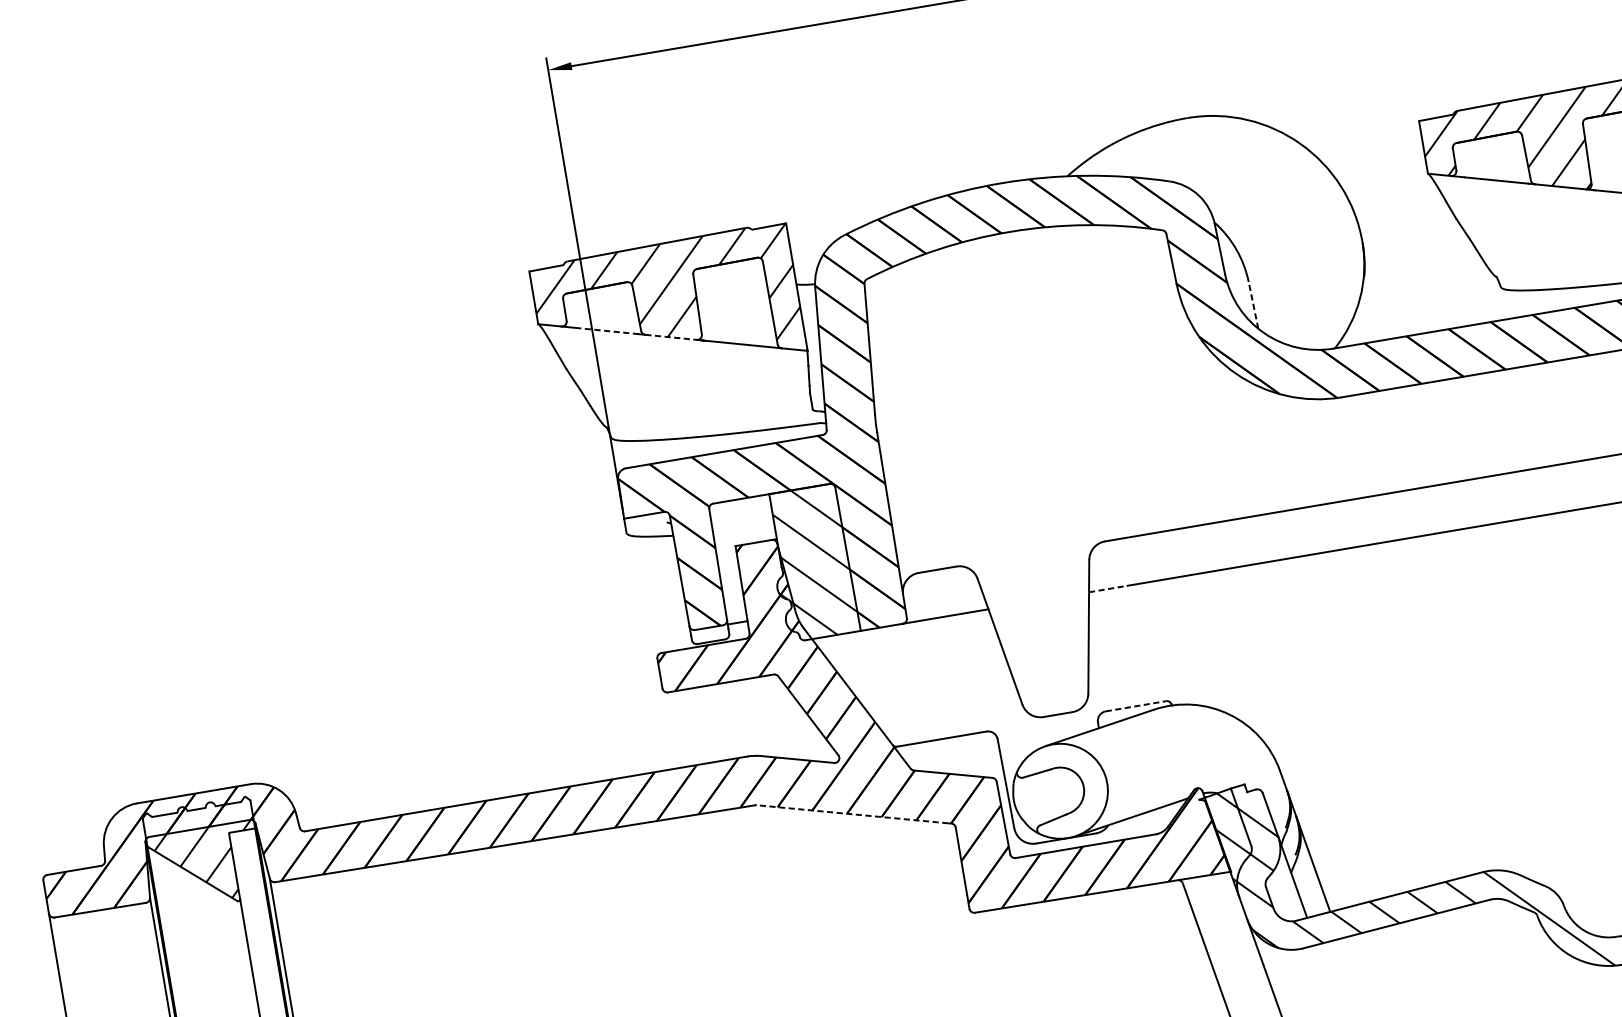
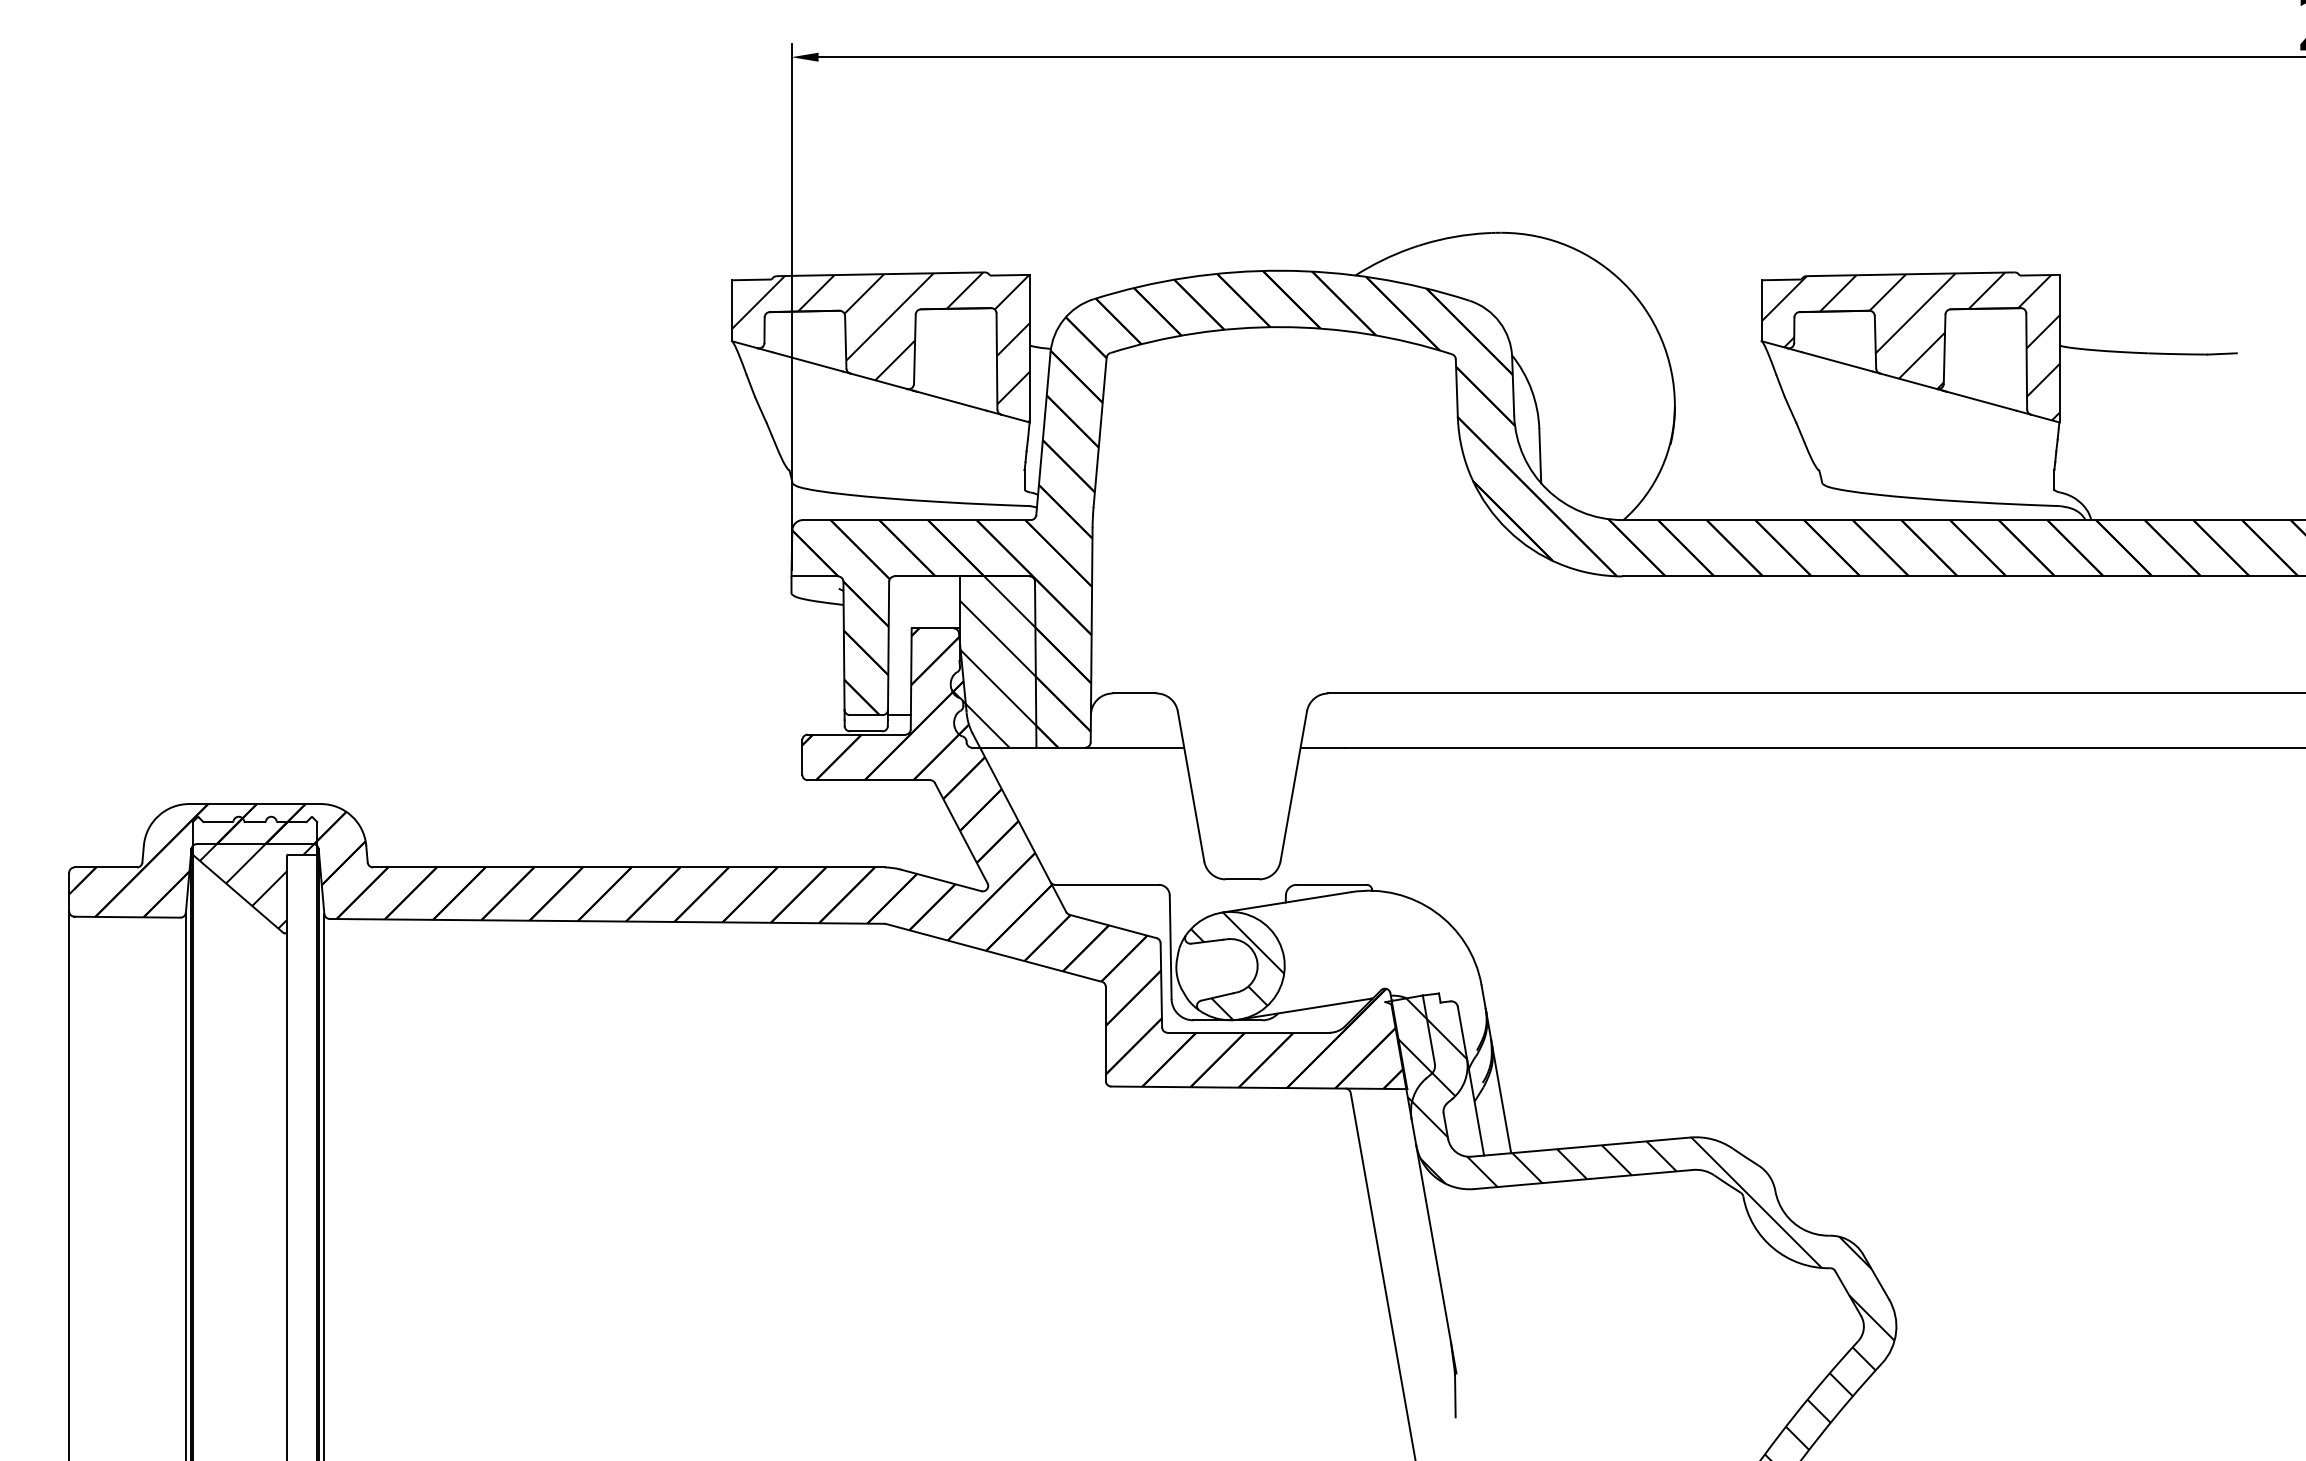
line: (1253, 304) -> (1540, 455), dashed -> solid
line: (606, 330) -> (807, 361), dashed -> solid
line: (671, 337) -> (879, 381), dashed -> solid
line: (1108, 588) -> (1323, 747), dashed -> solid
line: (1135, 706) -> (1331, 884), dashed -> solid
hatch: (1066, 790) -> (1237, 966), added
line: (852, 814) -> (992, 952), dashed -> solid

